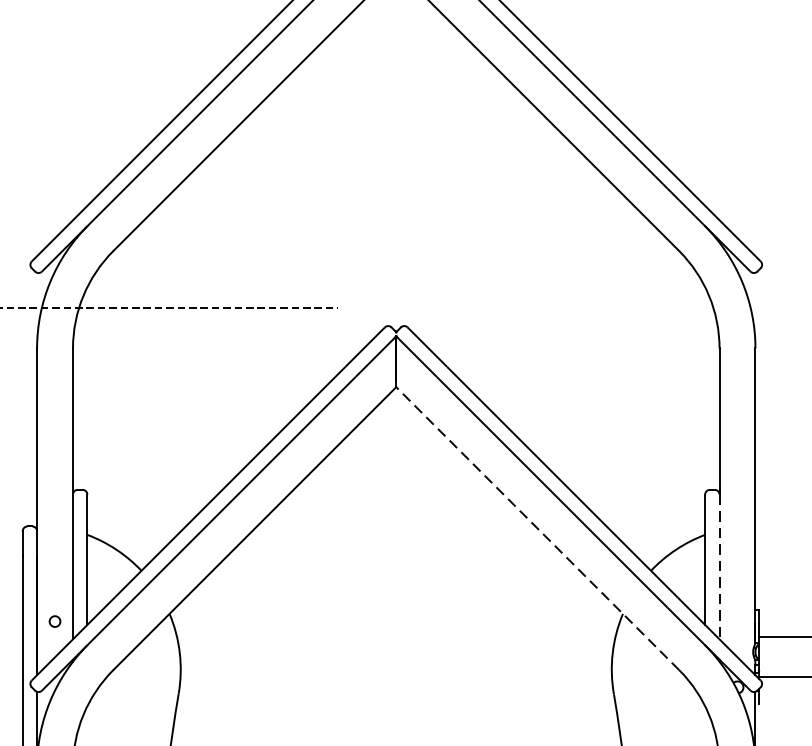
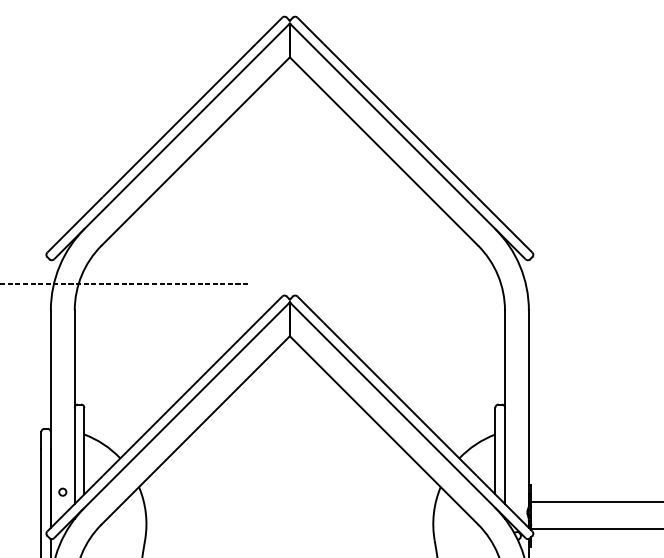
line: (536, 528) -> (383, 430), dashed -> solid
line: (718, 567) -> (504, 456), dashed -> solid

